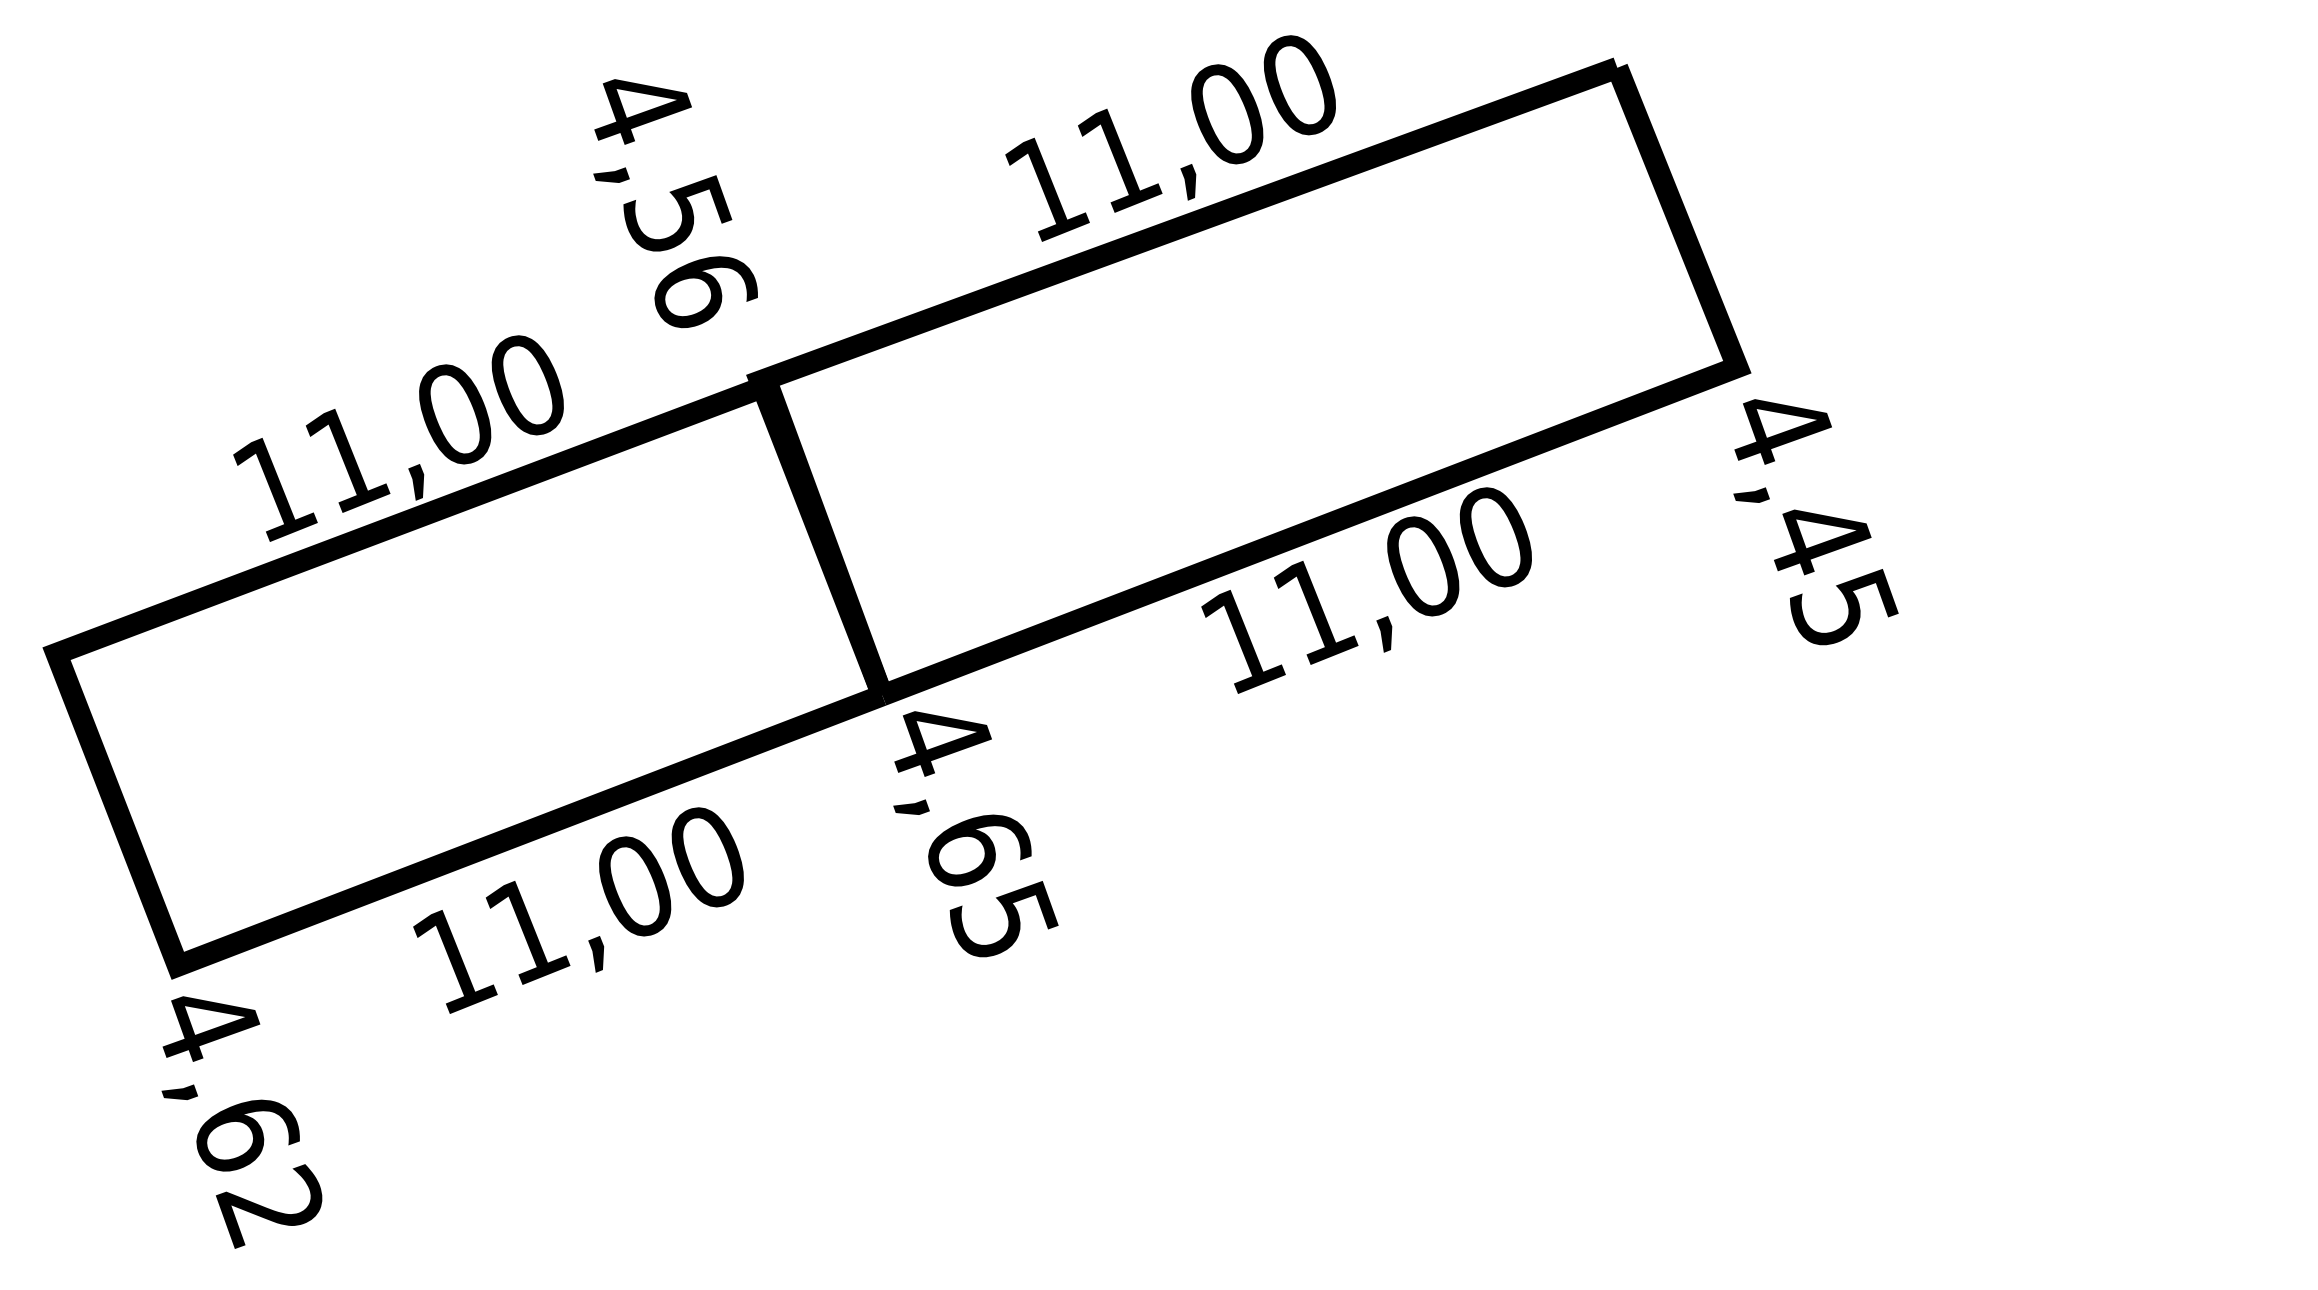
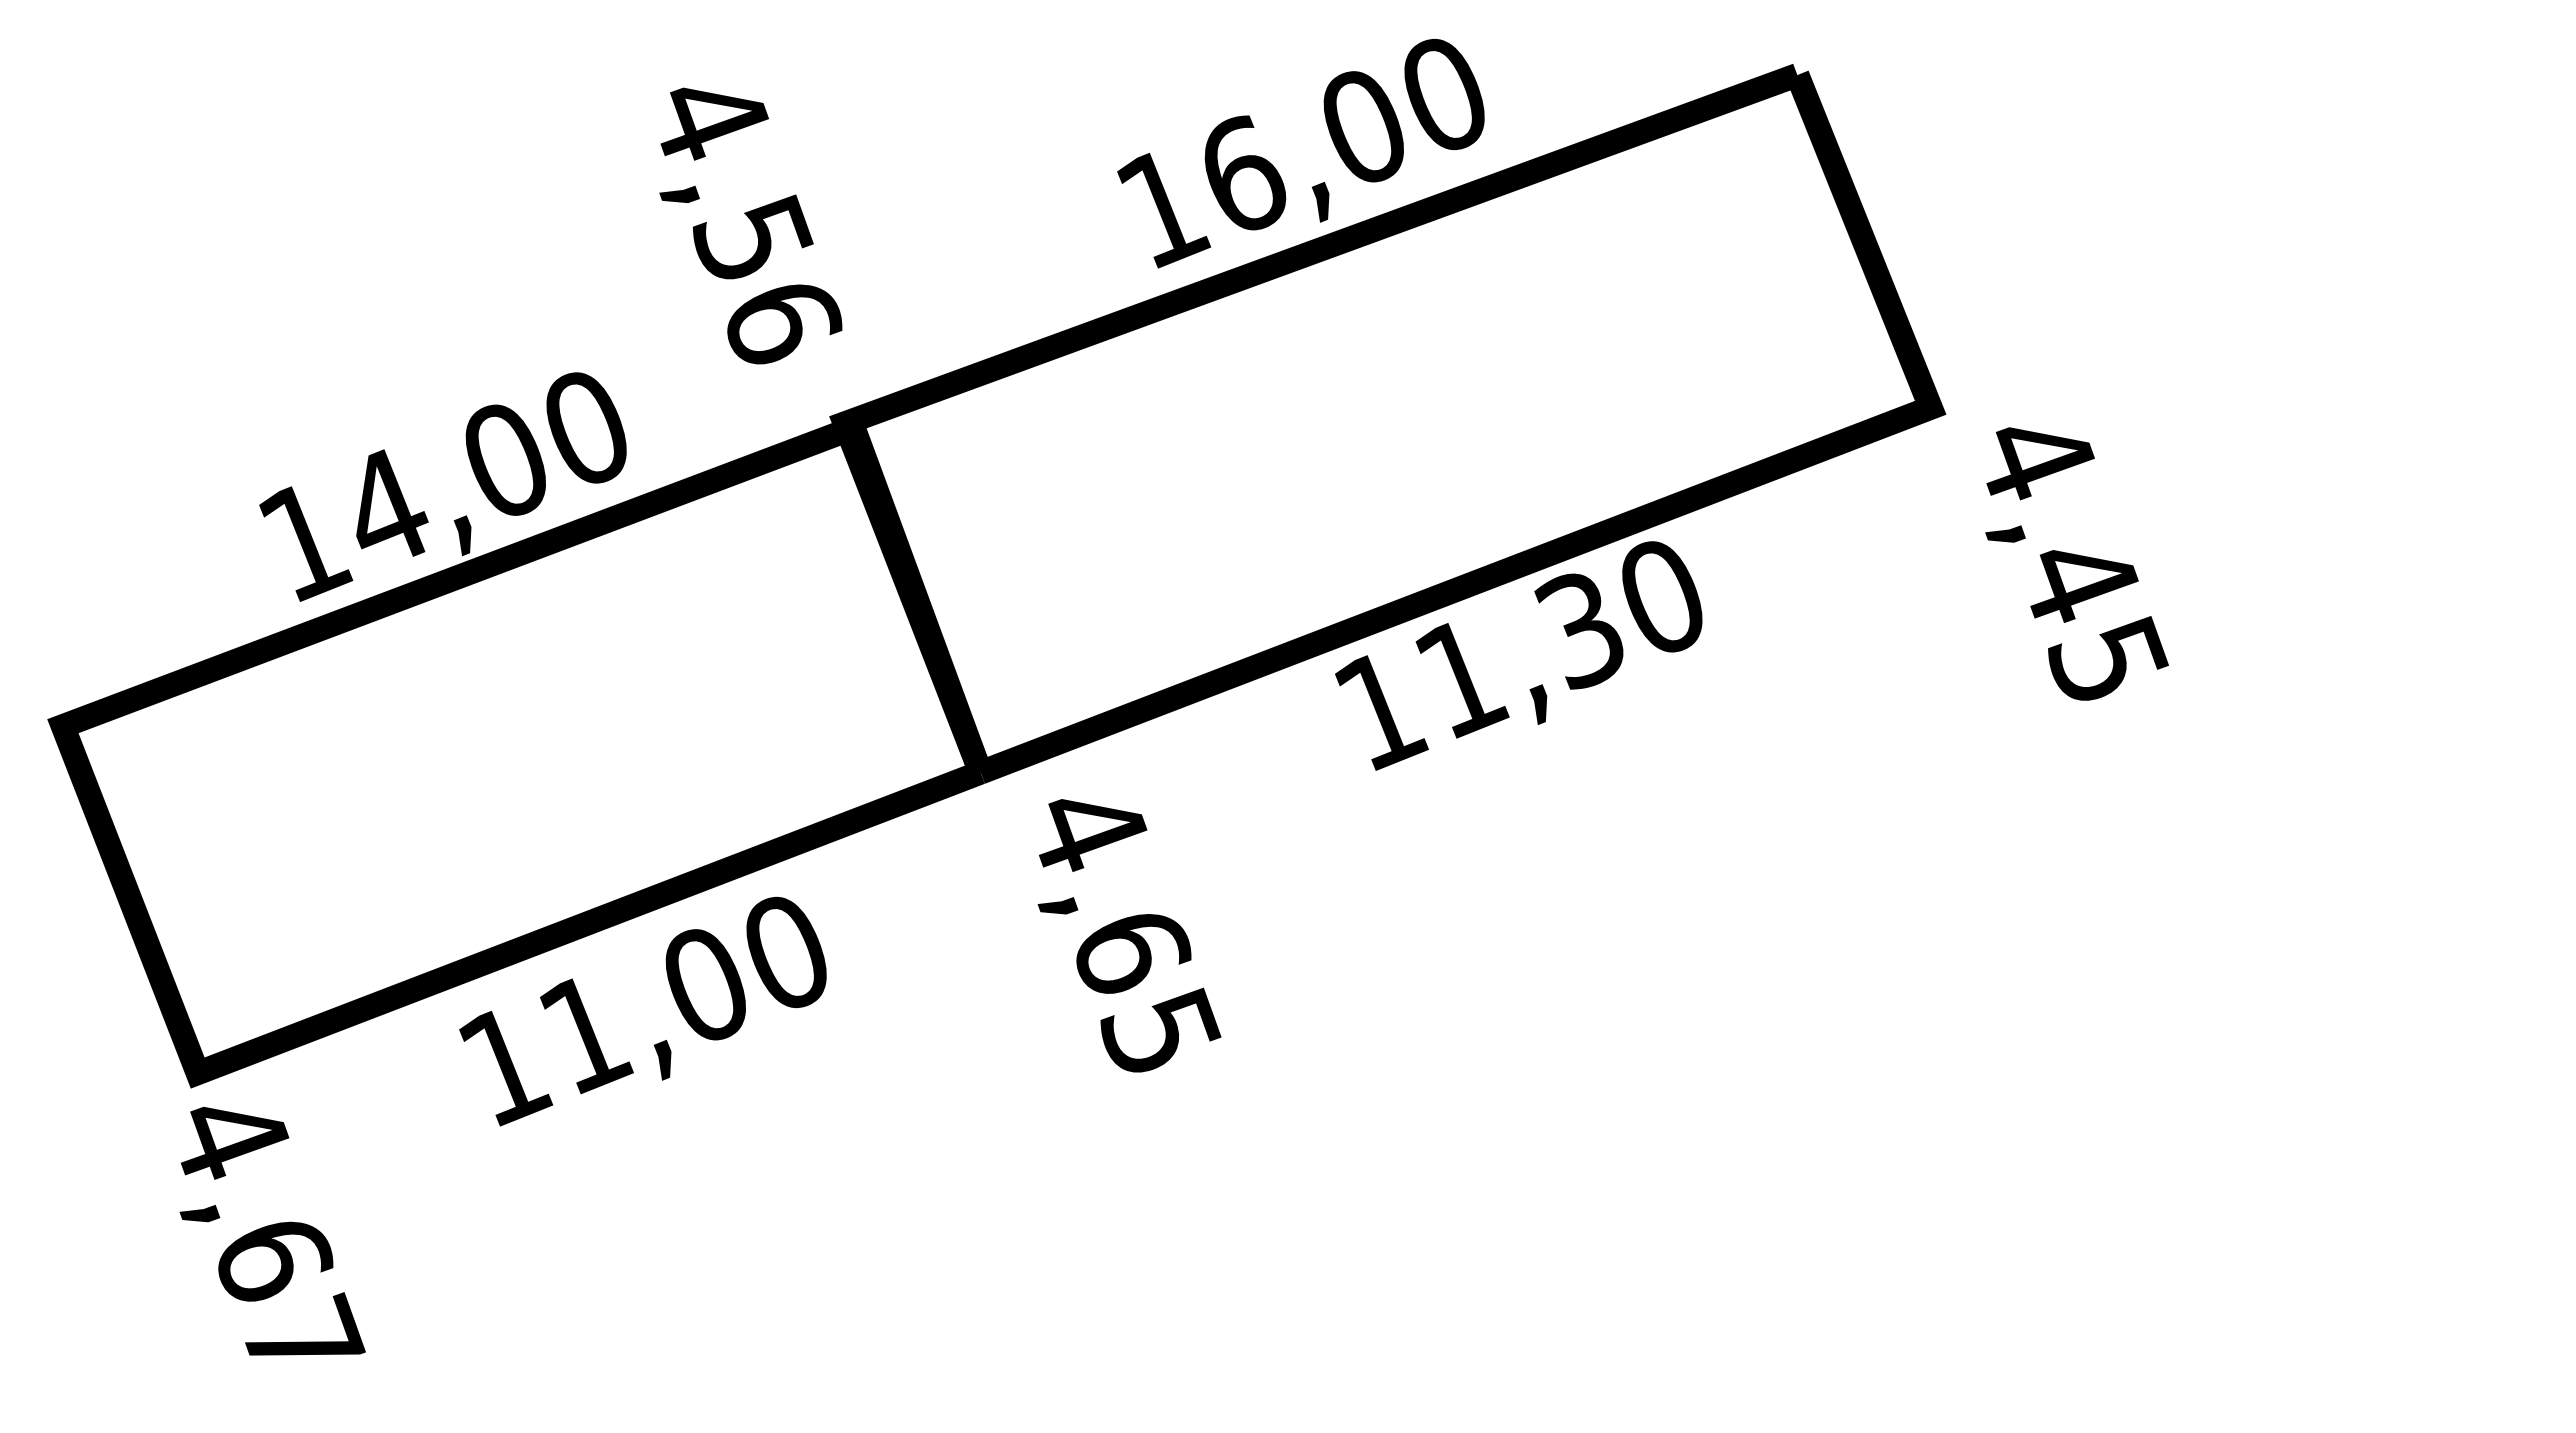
text: (1119, 158) -> (1244, 175), 11,00 -> 16,00
text: (347, 458) -> (386, 509), 11,00 -> 14,00
text: (1815, 521) -> (2076, 563), moved
text: (1420, 568) -> (1578, 631), 11,00 -> 11,30
text: (975, 833) -> (1129, 935), moved
text: (272, 1205) -> (302, 1339), 4,62 -> 4,67

